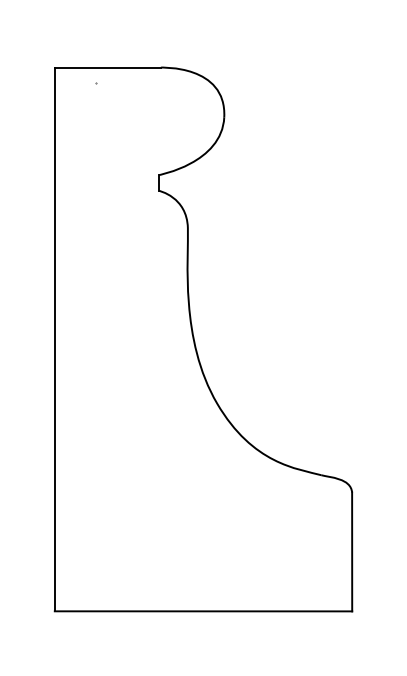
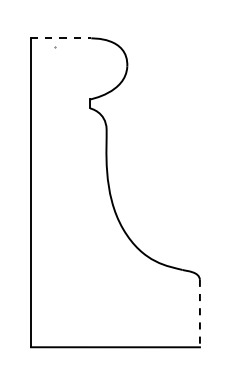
line: (108, 67) -> (61, 38), solid -> dashed
line: (351, 551) -> (199, 313), solid -> dashed

